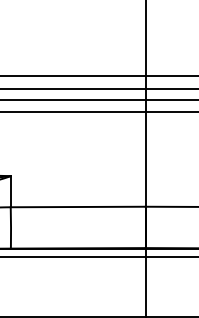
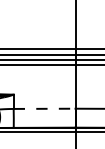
line: (78, 206) -> (44, 108), solid -> dashed

